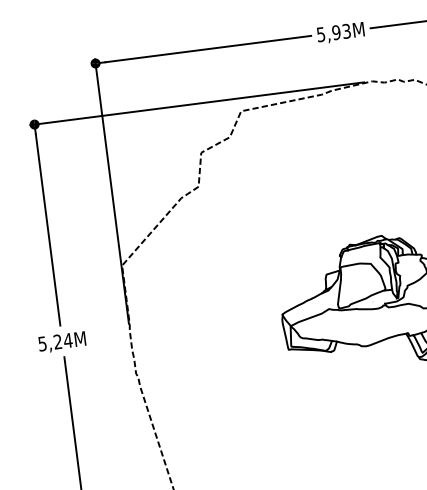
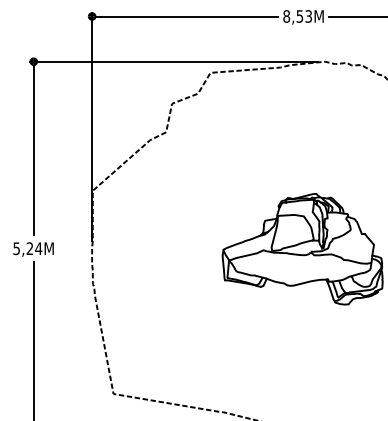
text: (329, 33) -> (293, 16), 5,93M -> 8,53M

